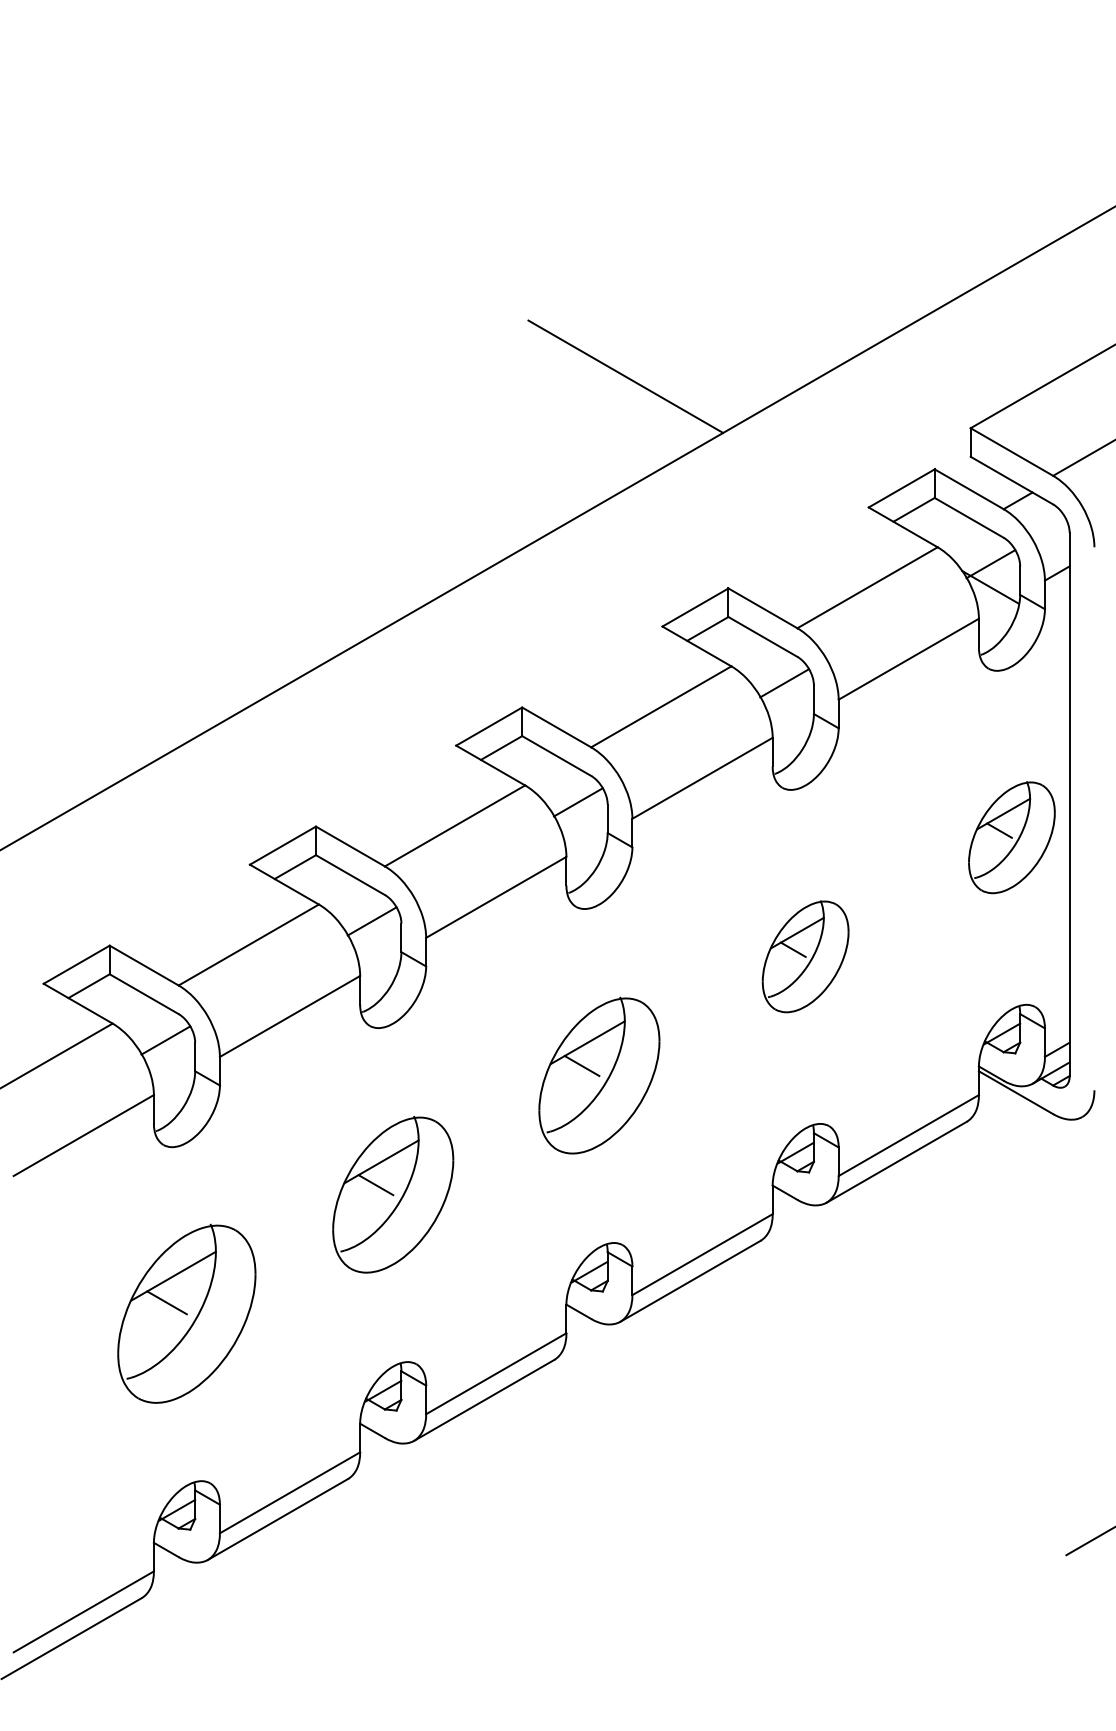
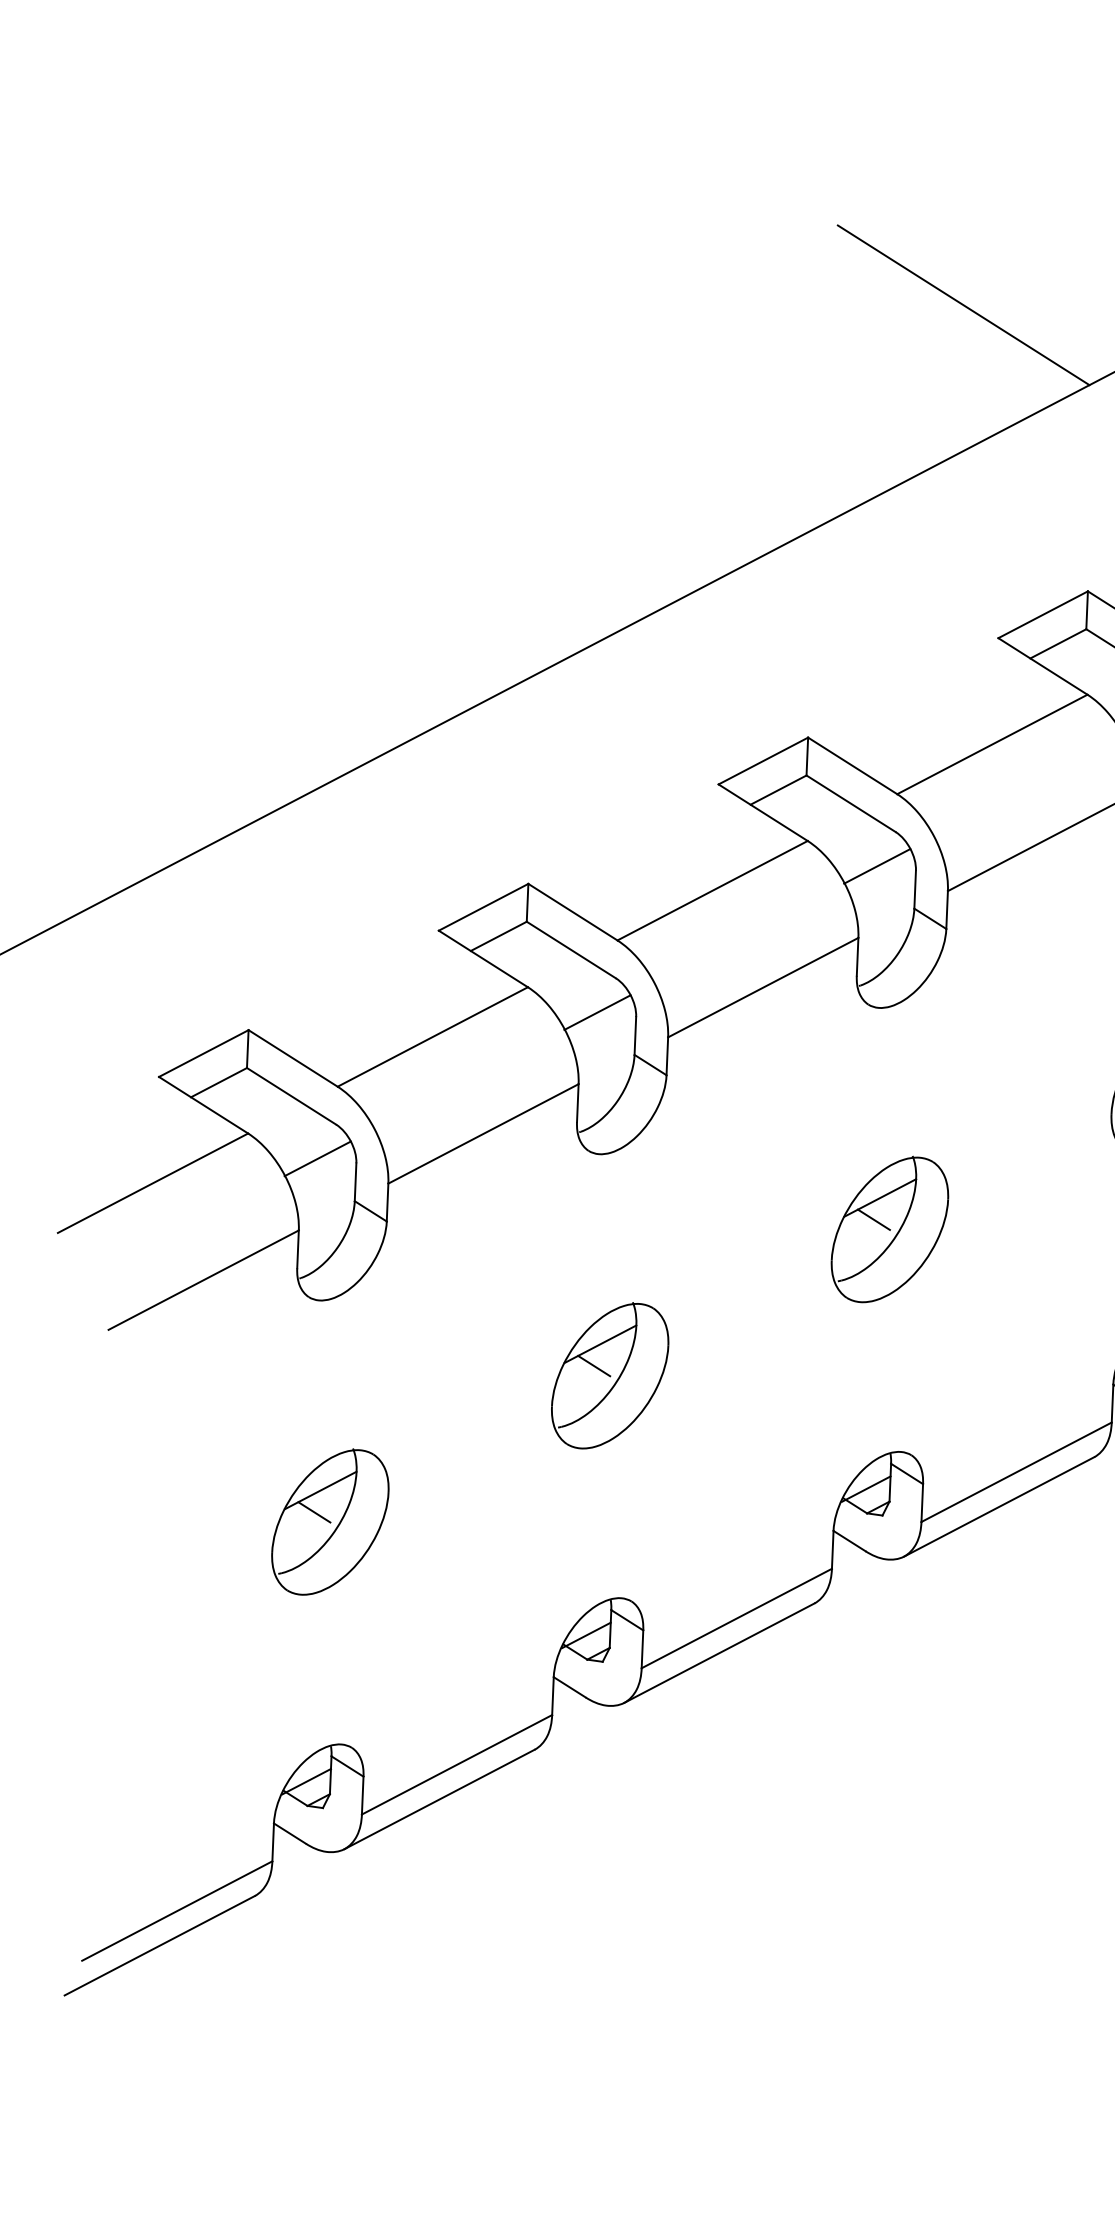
part: (599, 1075) -> (890, 1229), size x0.71
part: (392, 1194) -> (609, 1375), size x0.71
part: (186, 1313) -> (329, 1521), size x0.62

